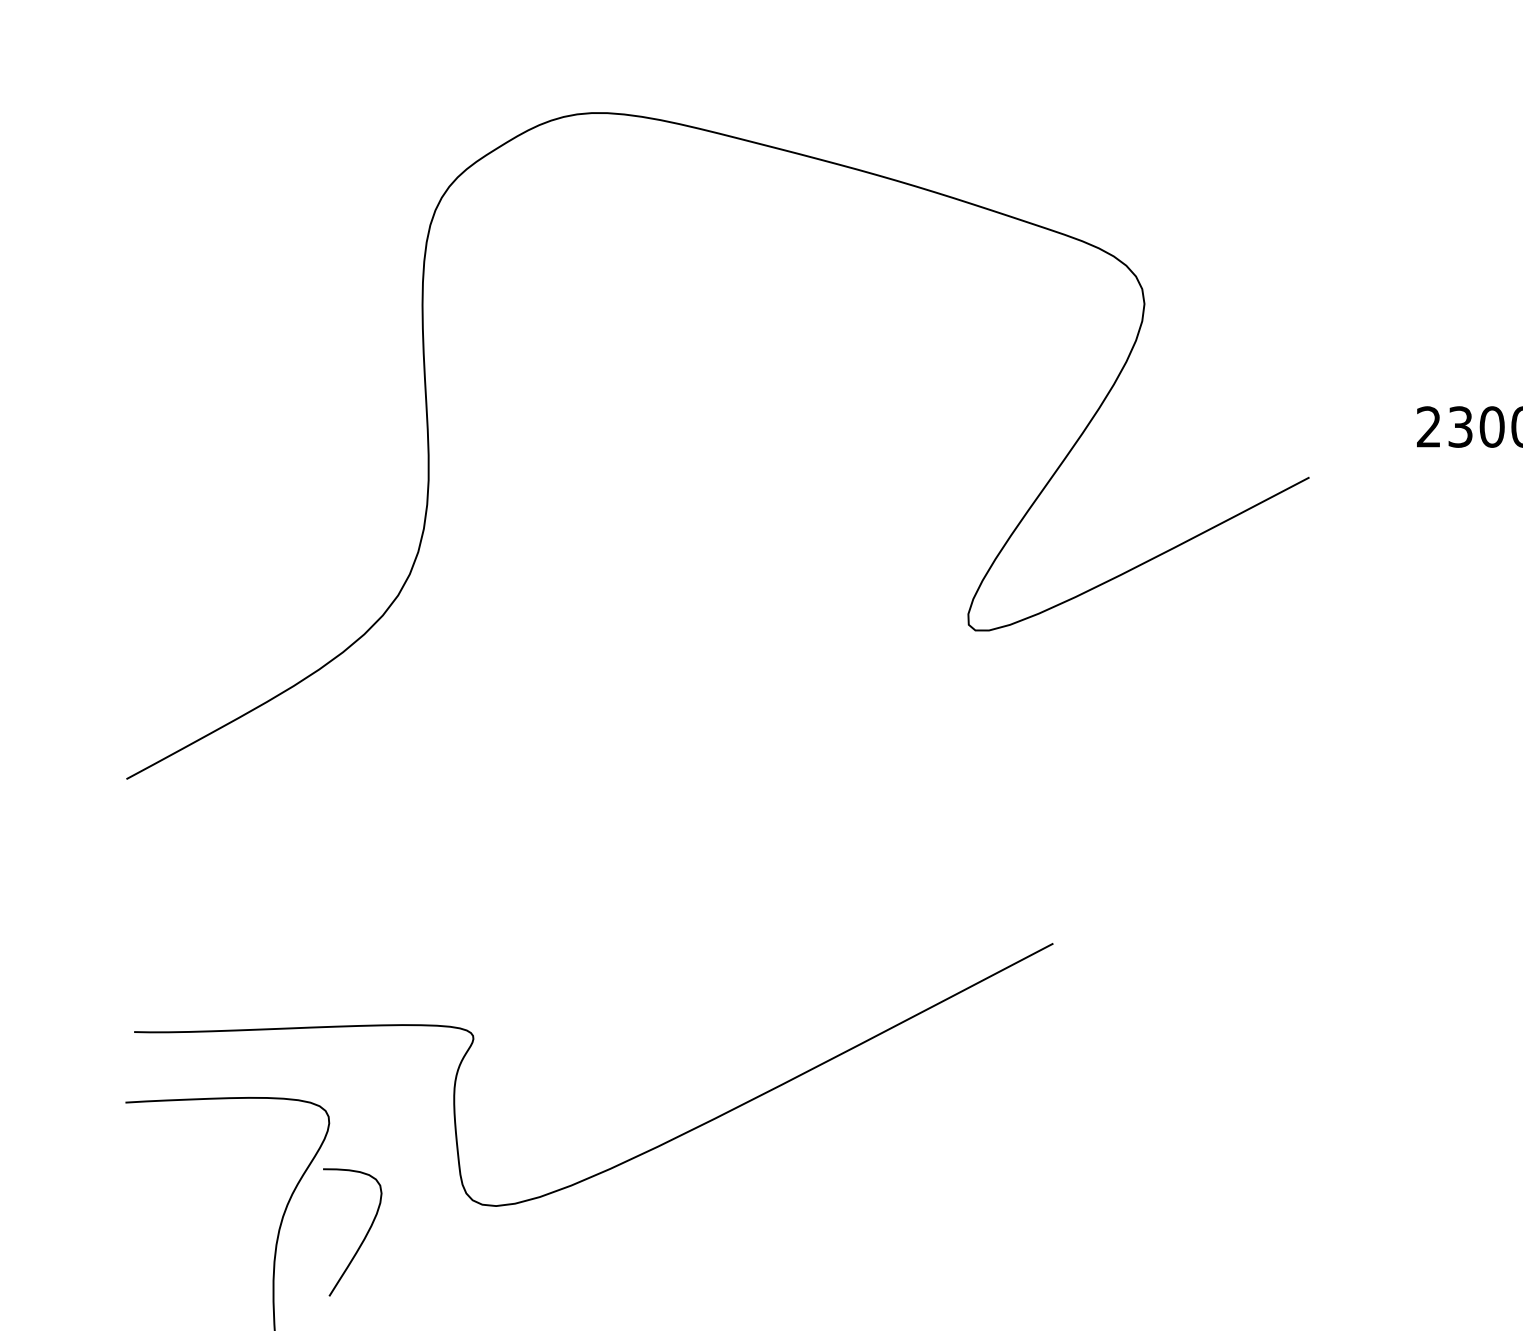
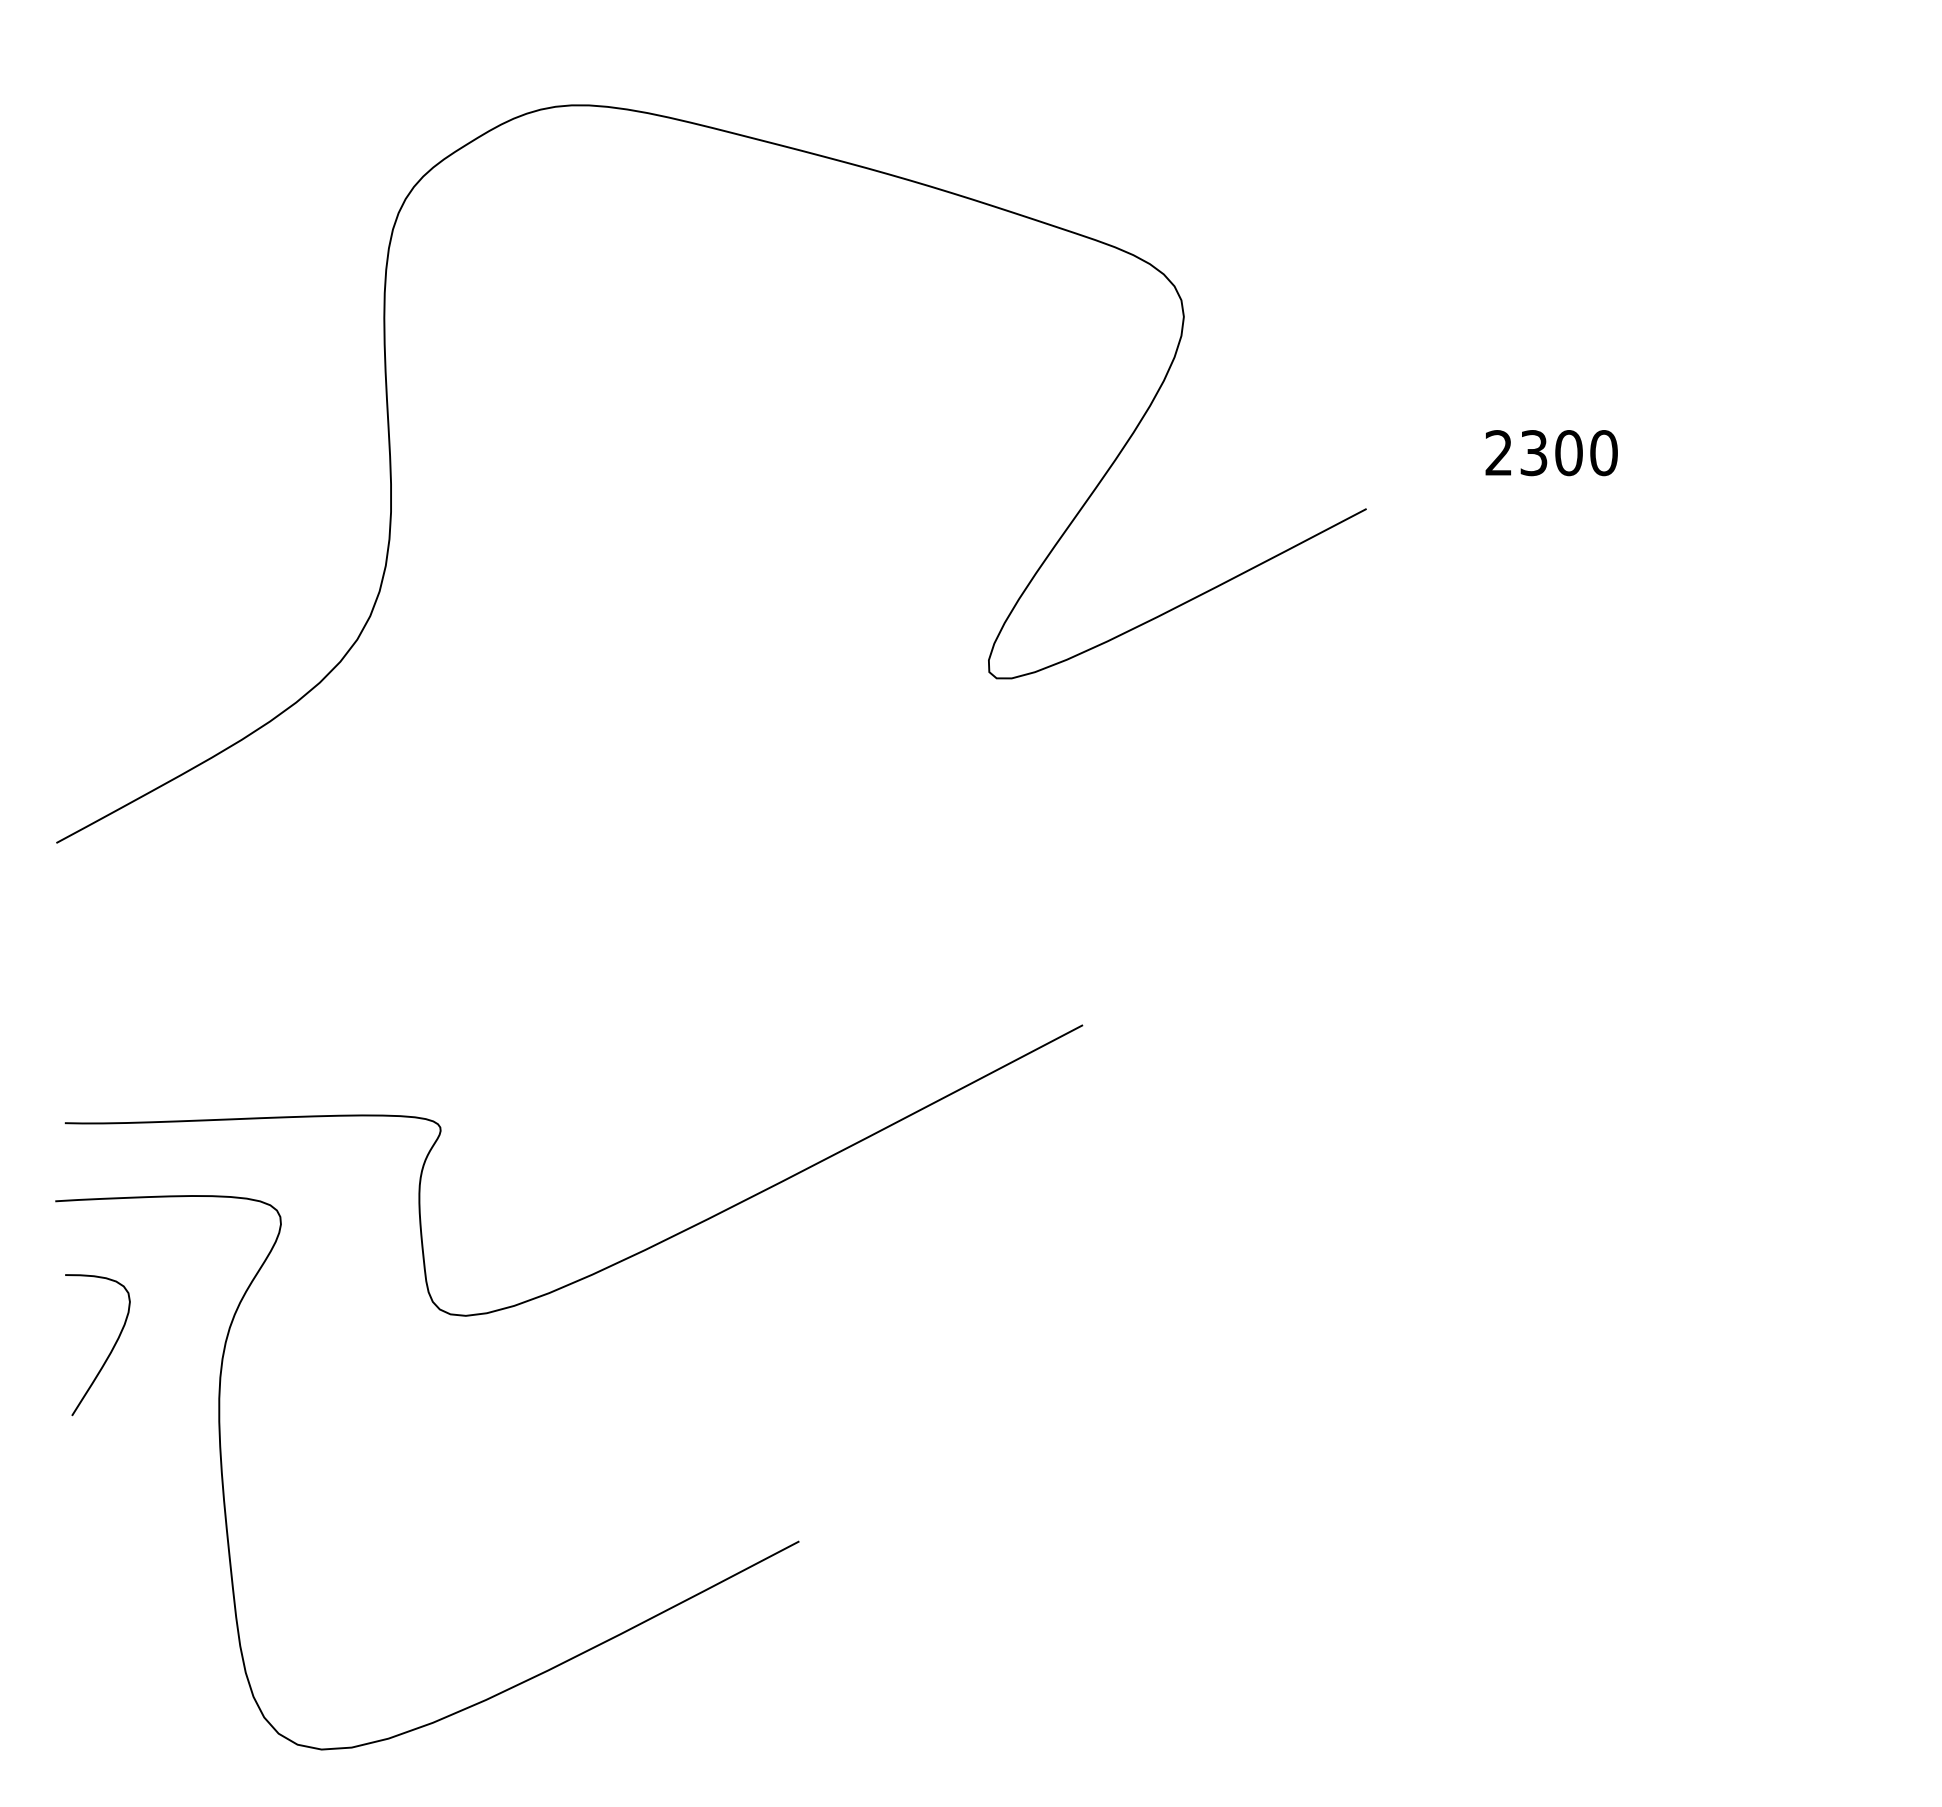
curve: (363, 1239) -> (109, 1352), moved

